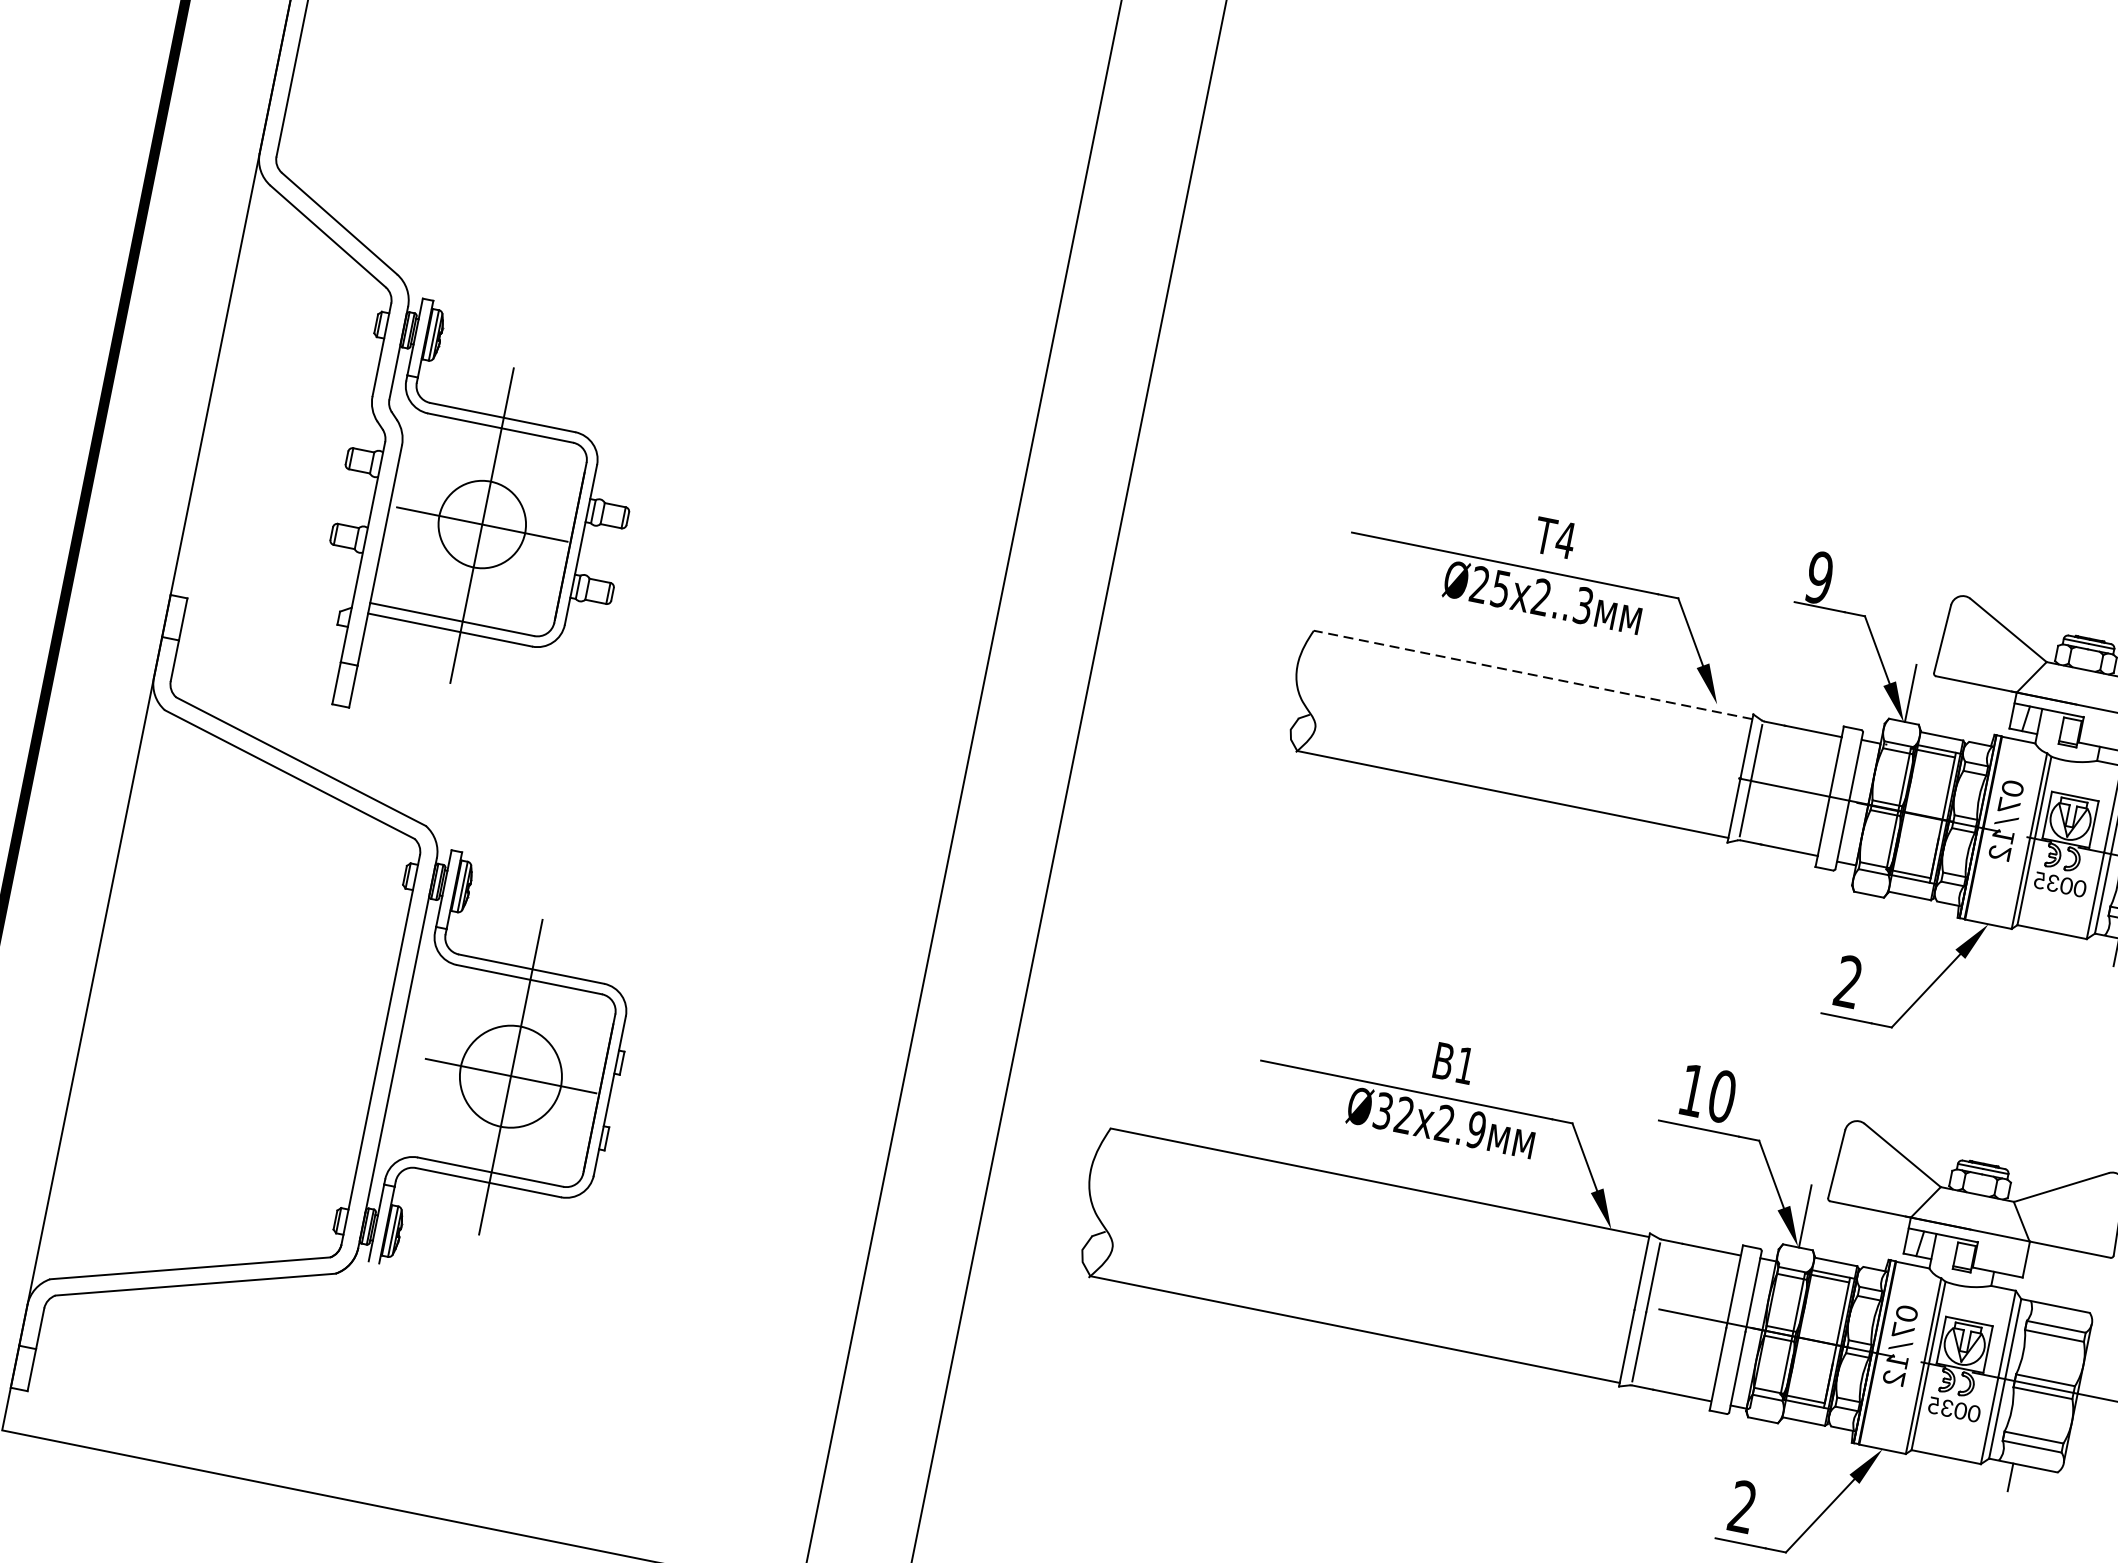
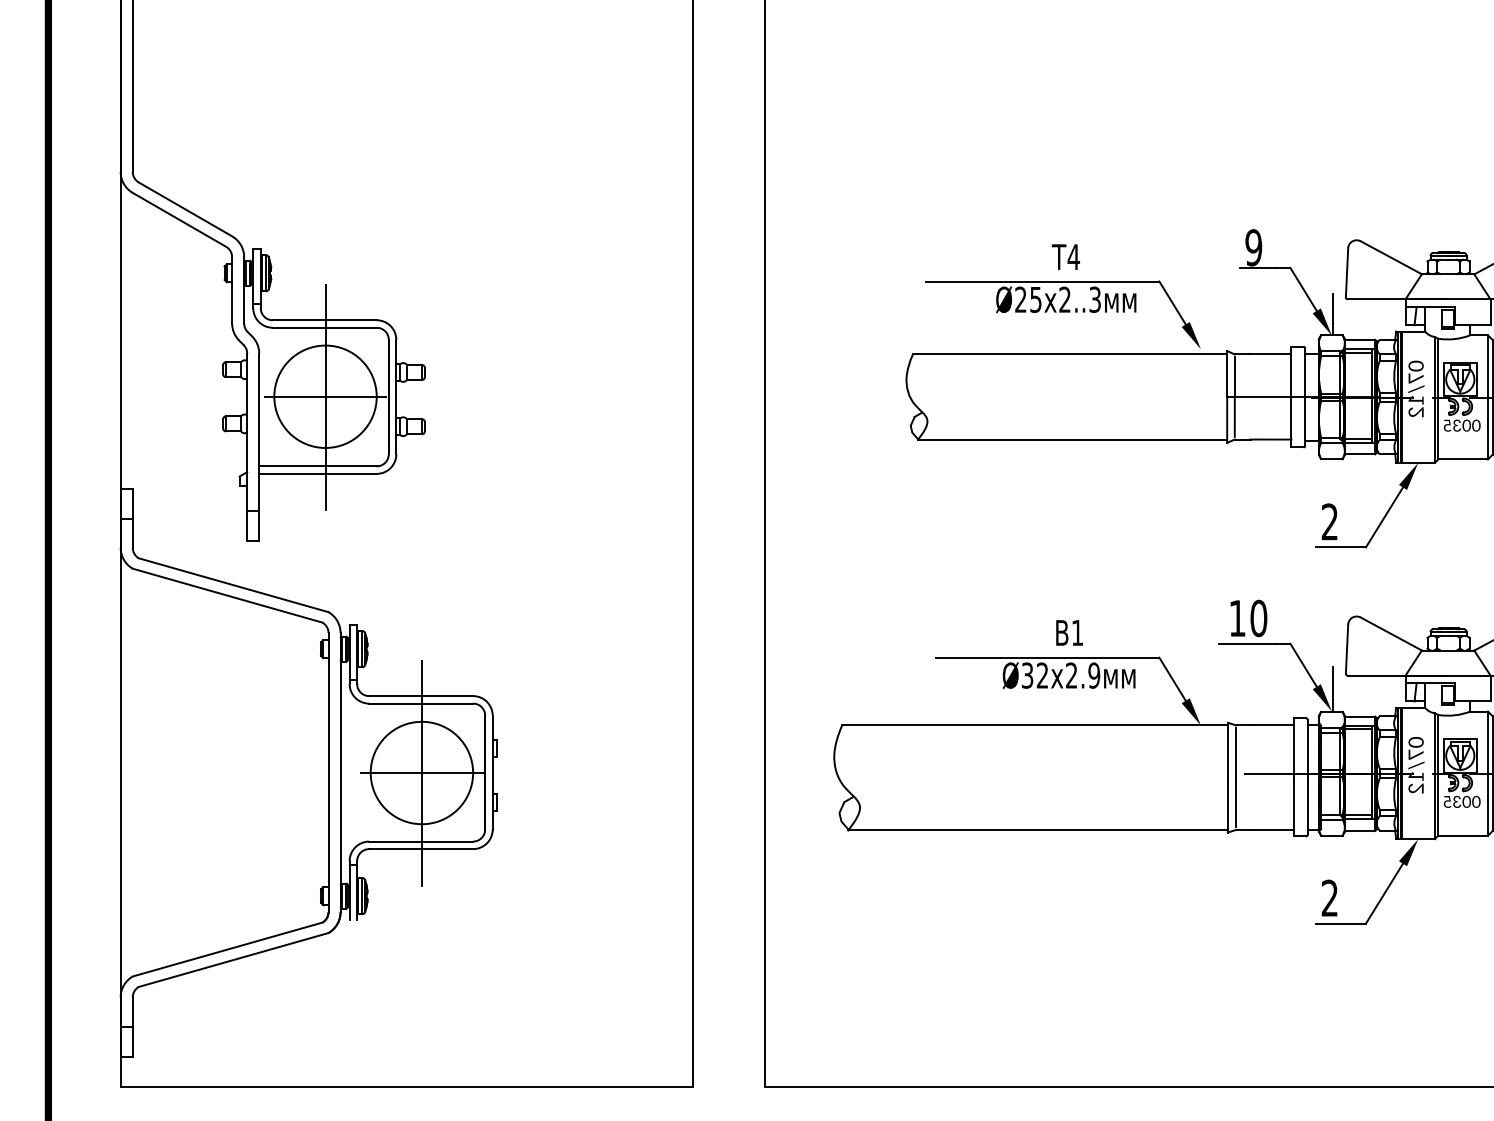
circle: (482, 524) -> (325, 396), size x1.67
line: (1532, 674) -> (1069, 354), dashed -> solid
circle: (510, 1075) -> (421, 772), size x1.43

